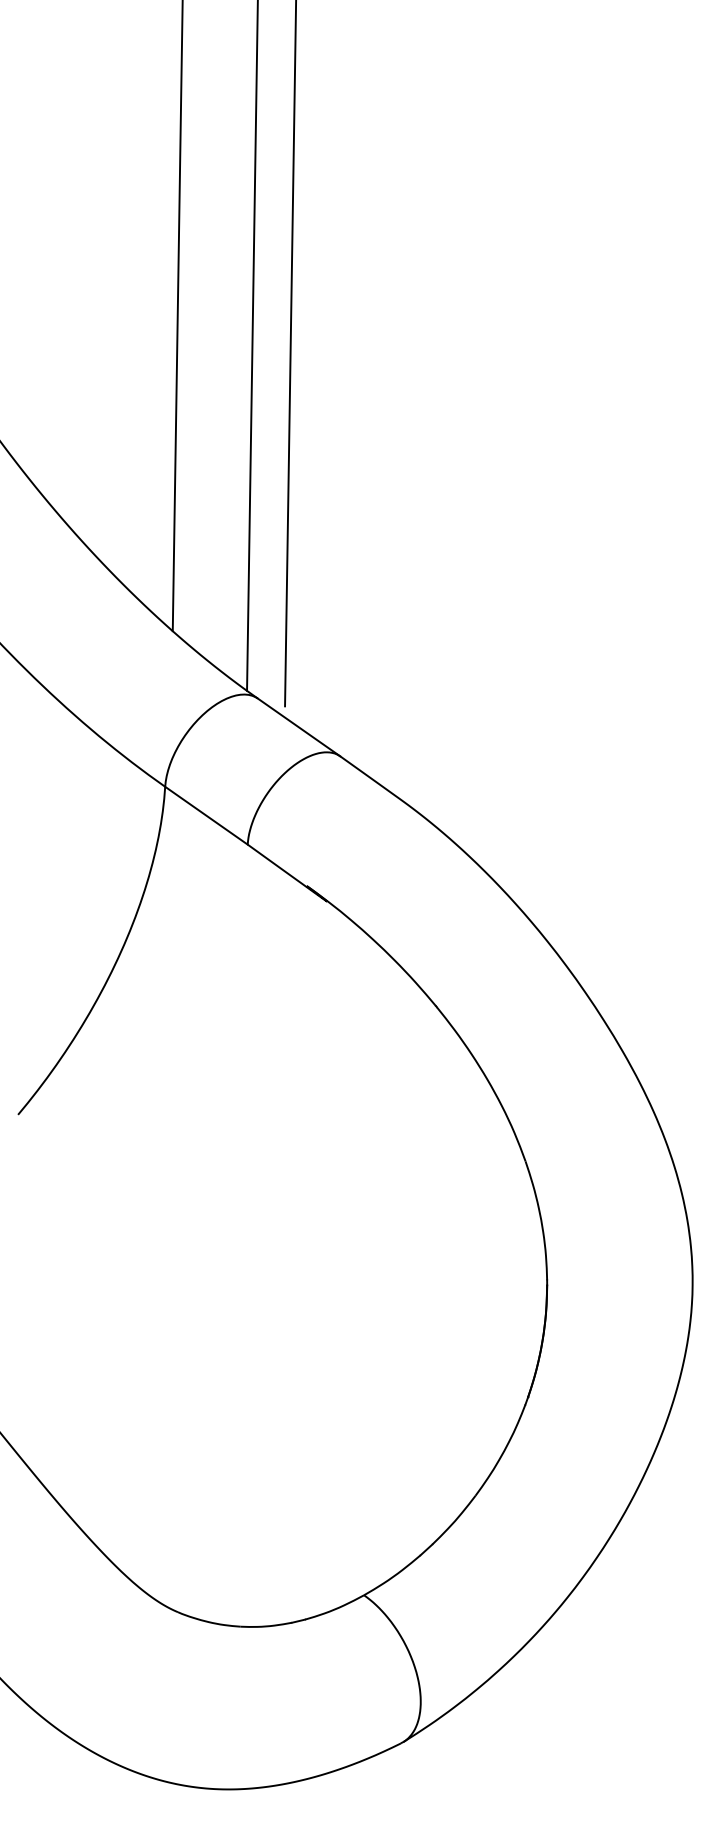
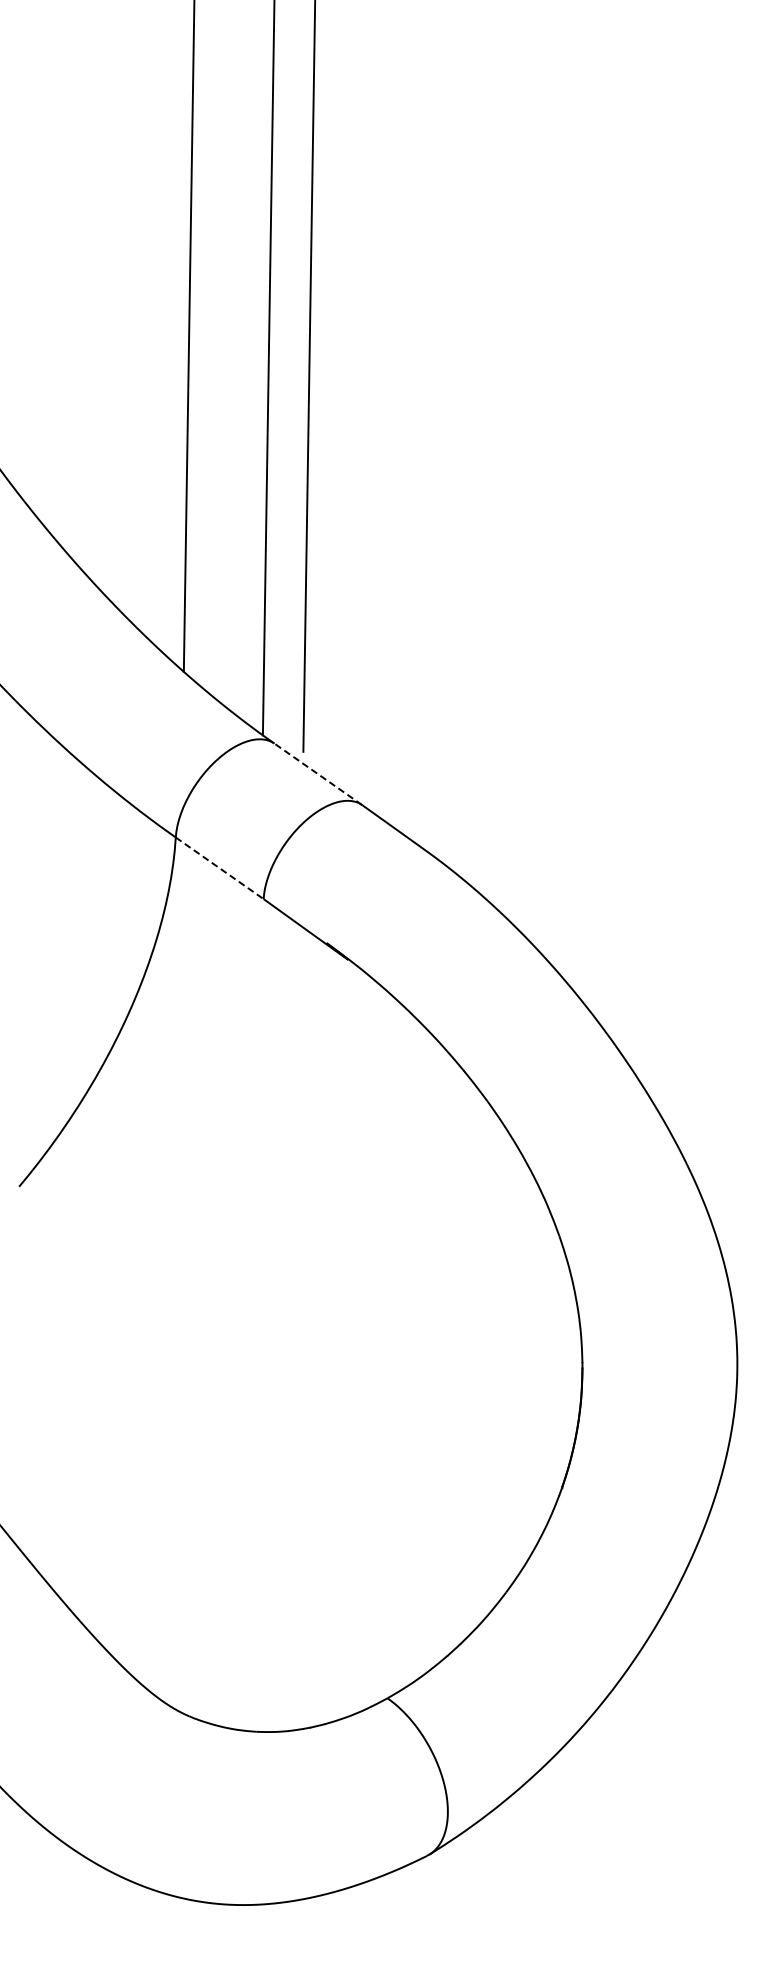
line: (299, 727) -> (318, 774), solid -> dashed
line: (206, 815) -> (219, 868), solid -> dashed

